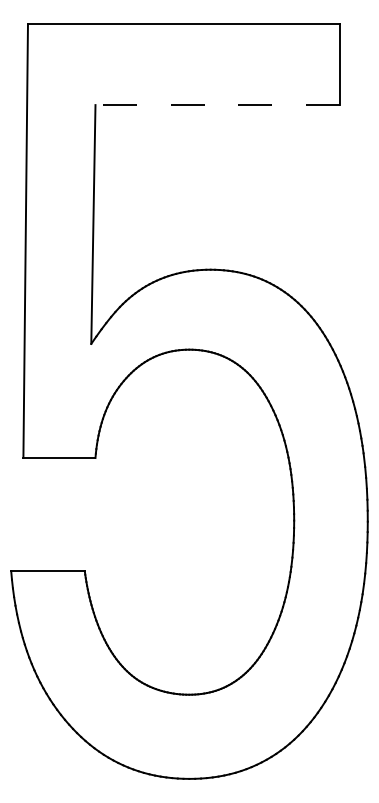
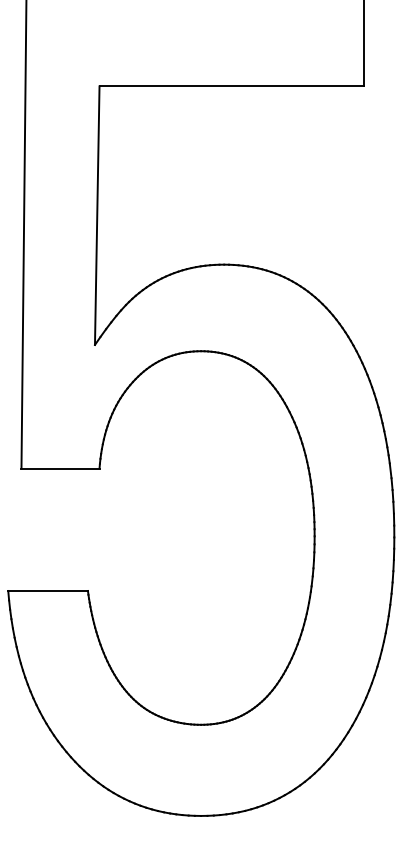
line: (217, 105) -> (231, 86), dashed -> solid

